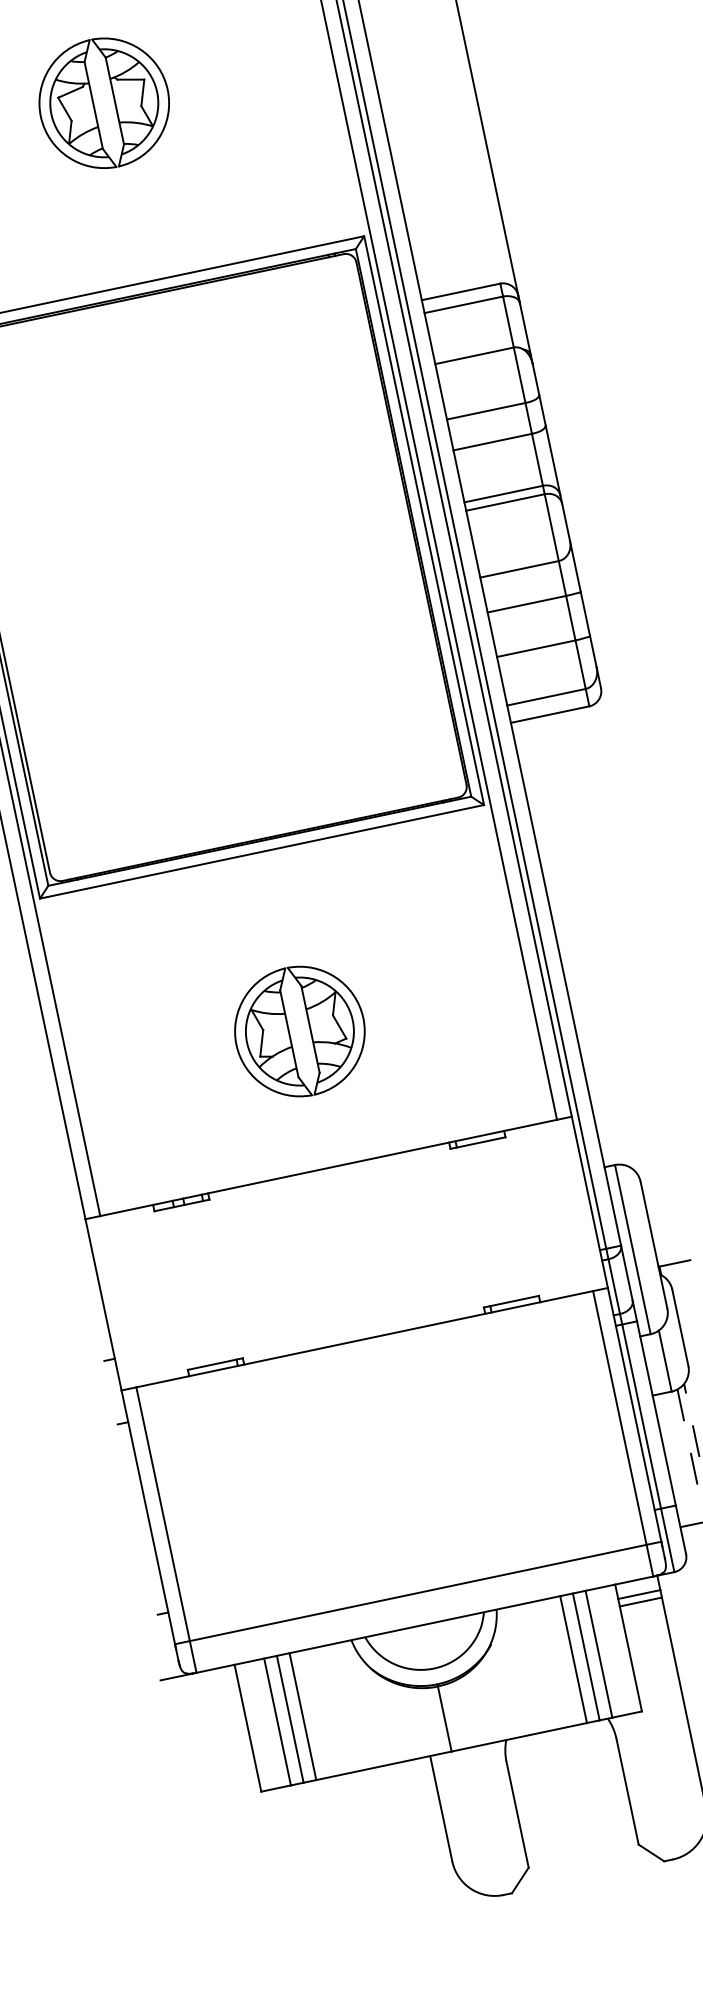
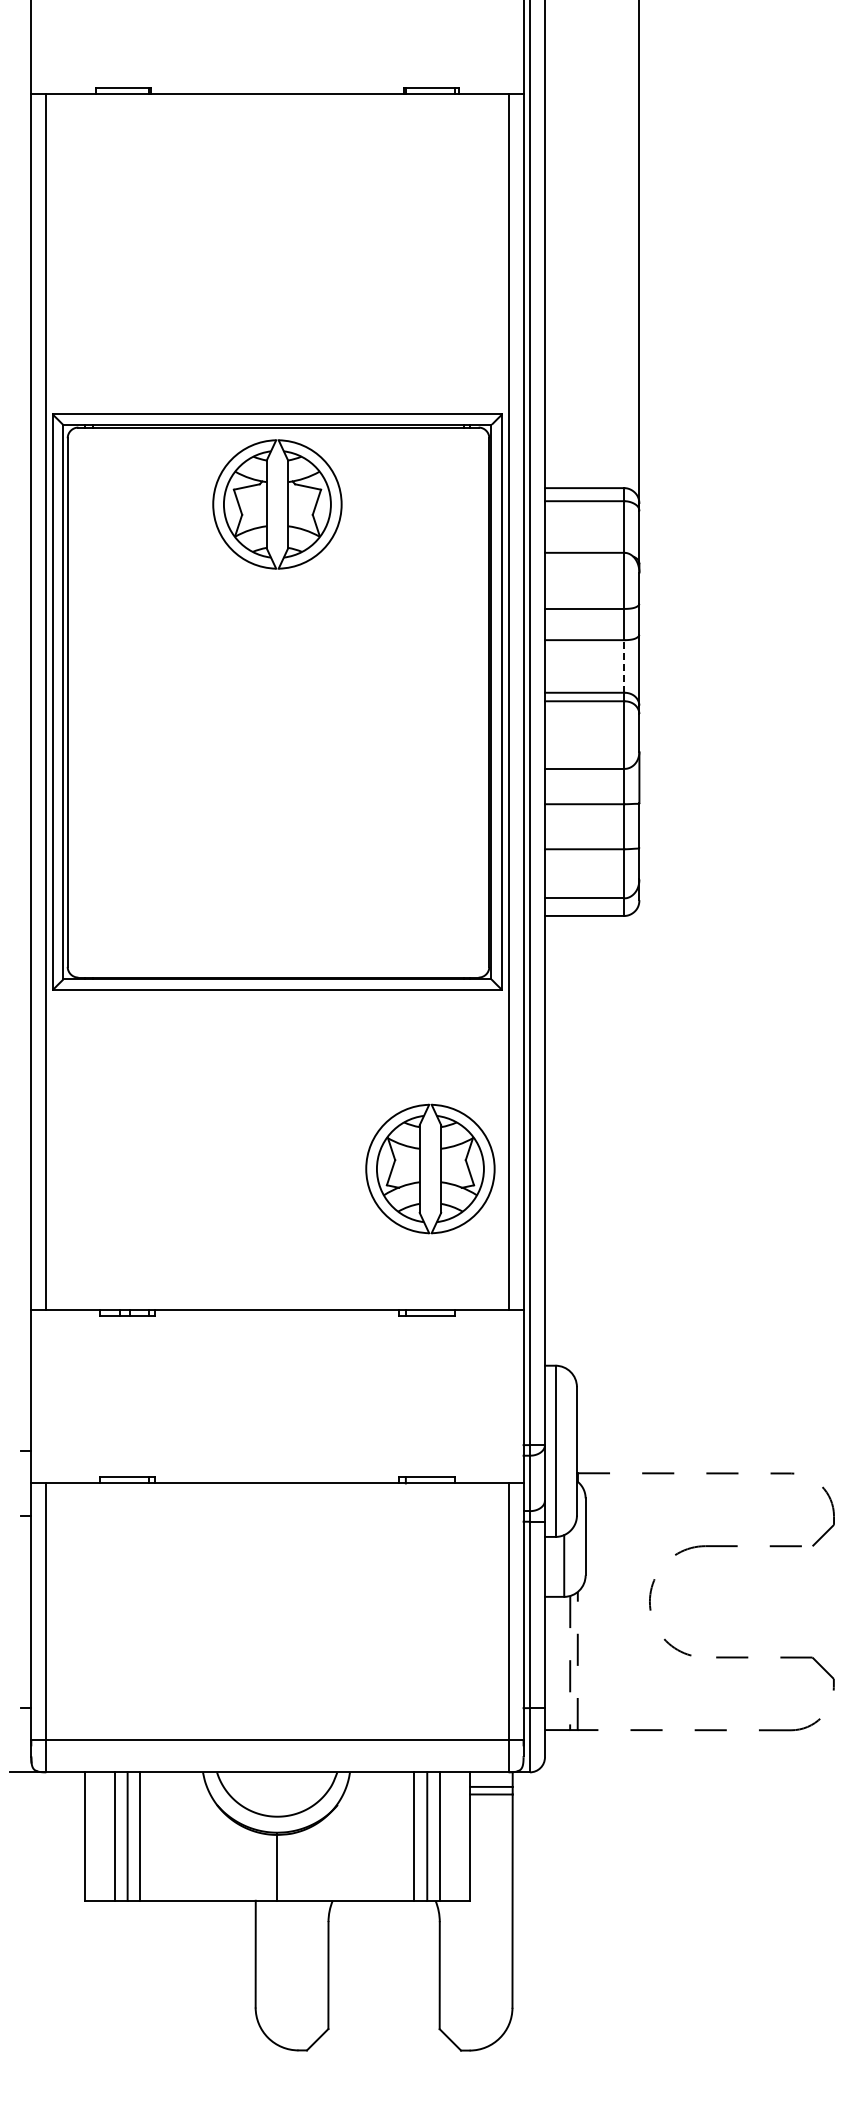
part: (104, 103) -> (277, 504), moved
line: (537, 458) -> (624, 665), solid -> dashed
part: (299, 1031) -> (430, 1168), moved

